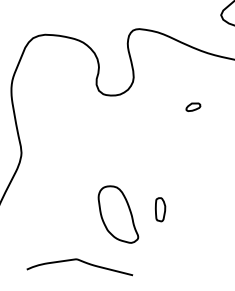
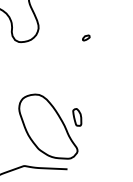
part: (193, 106) -> (86, 37), size x0.71
part: (118, 214) -> (47, 127), size x1.67

